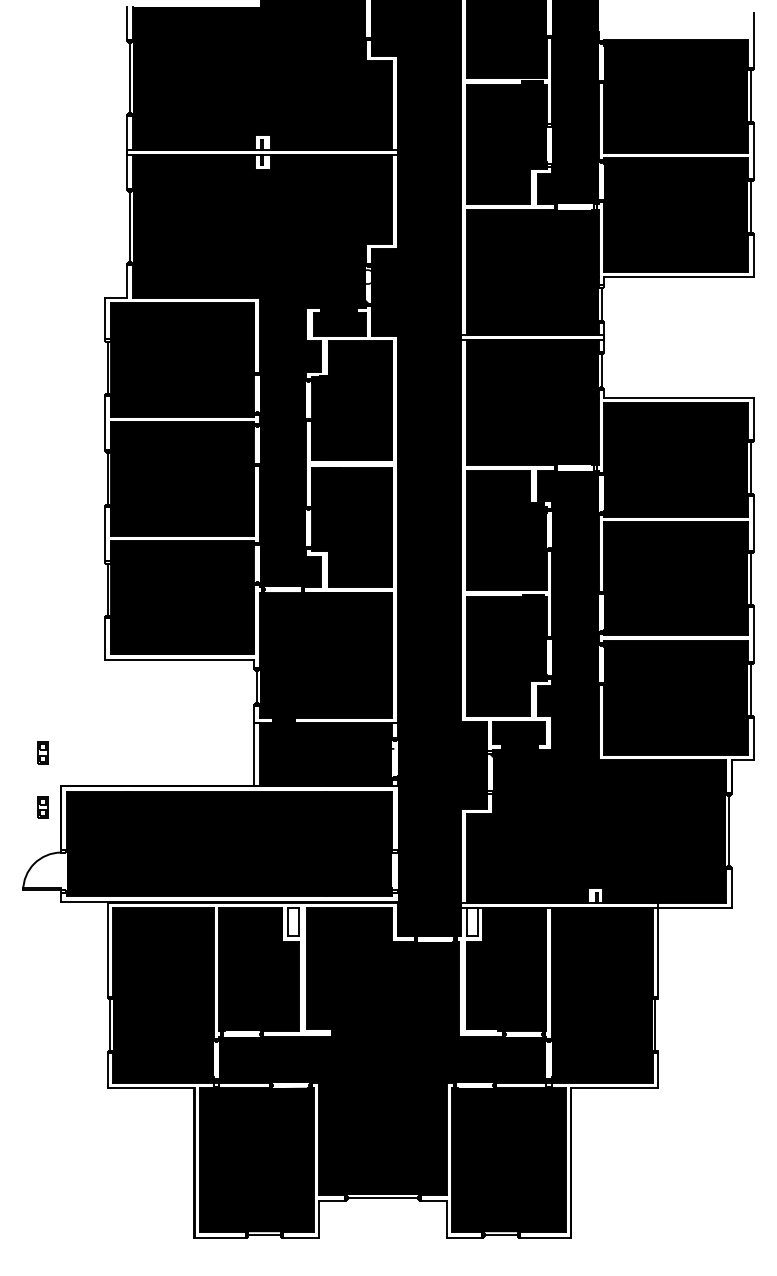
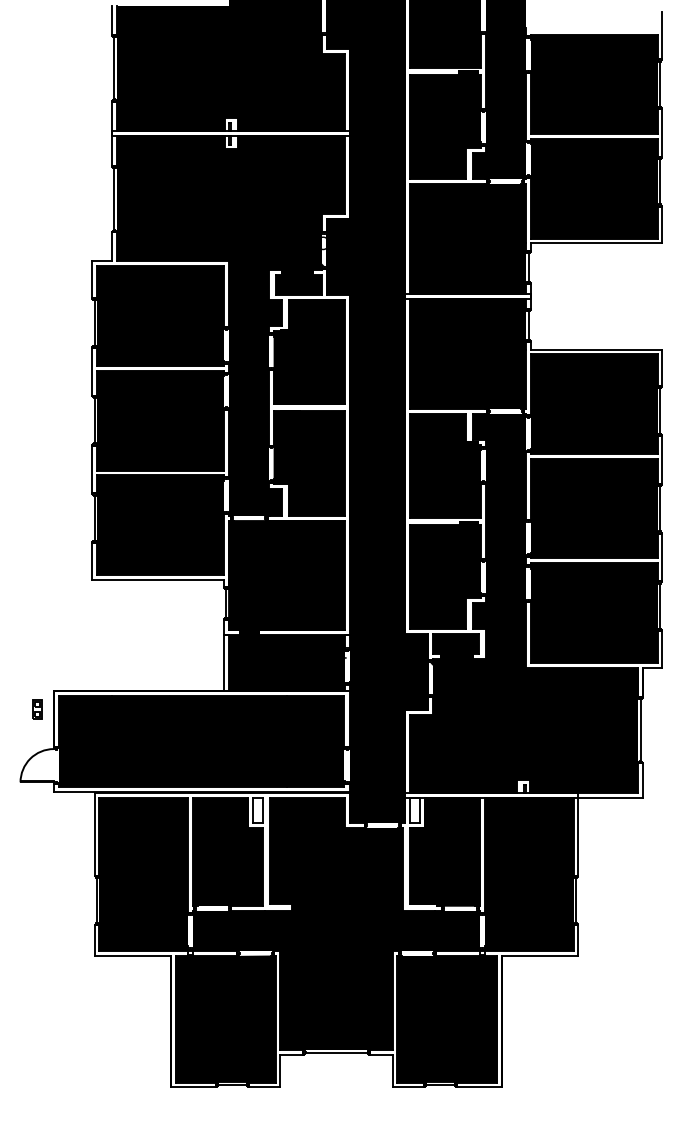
part: (42, 752) -> (37, 661), removed

